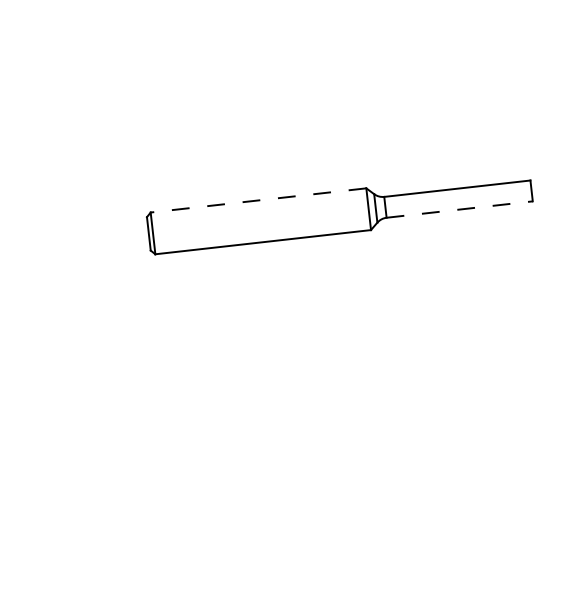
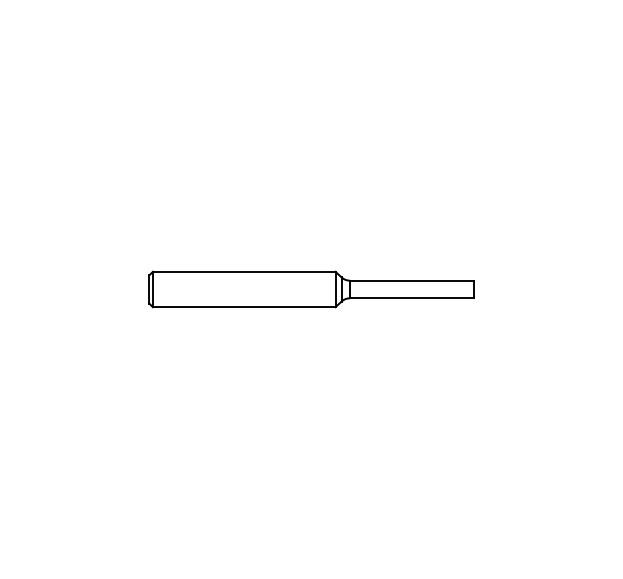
line: (257, 200) -> (243, 271), dashed -> solid
line: (459, 209) -> (411, 298), dashed -> solid

